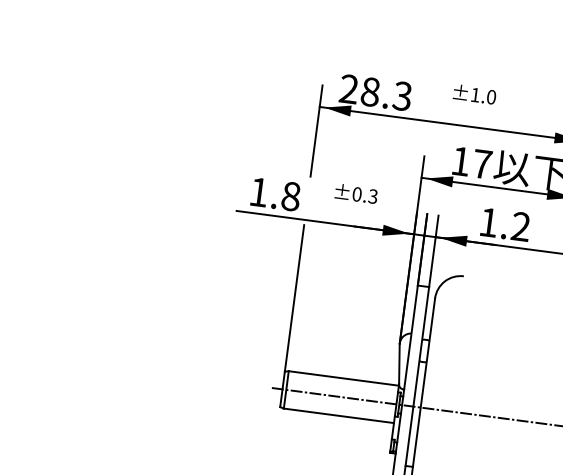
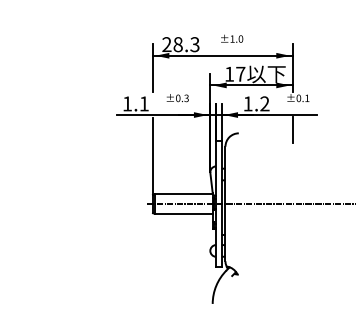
text: (289, 195) -> (143, 103), 1.8 -> 1.1

